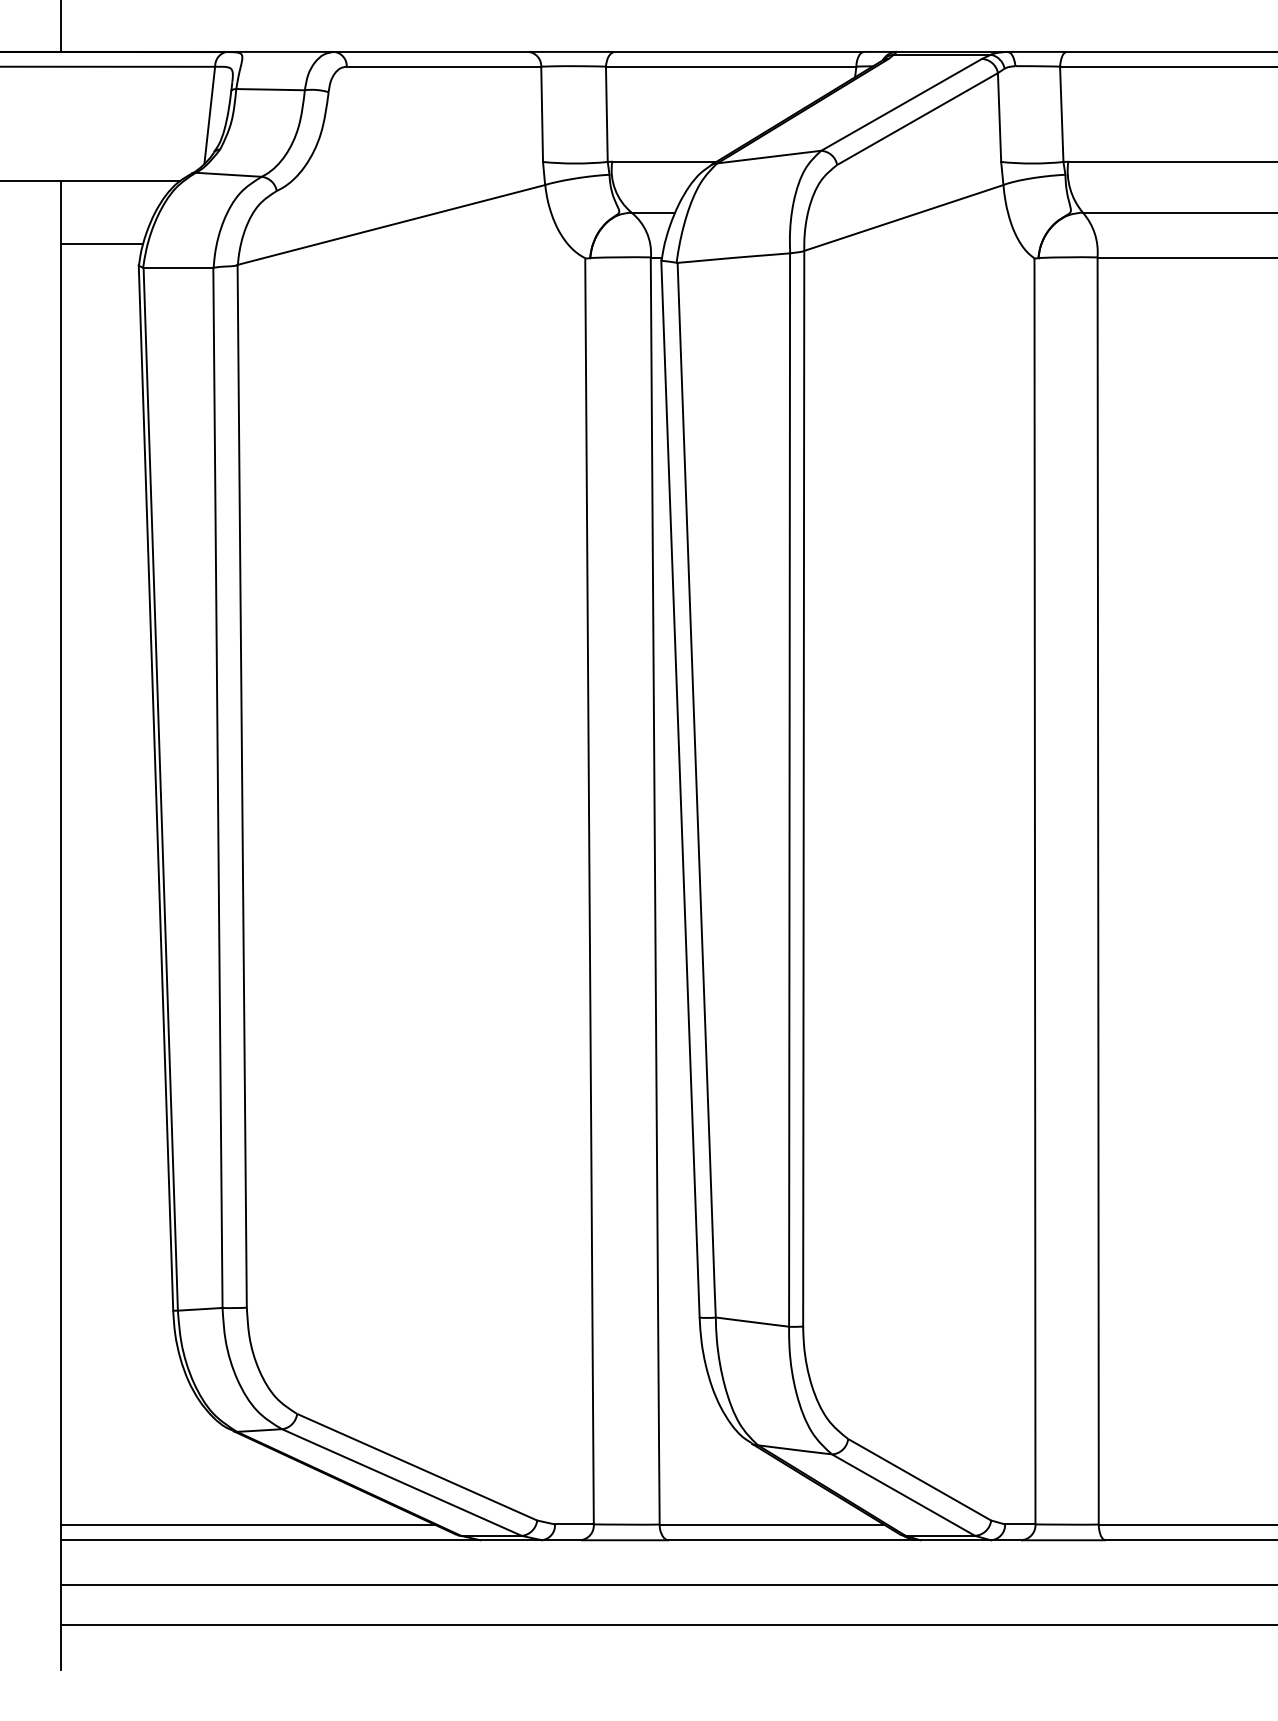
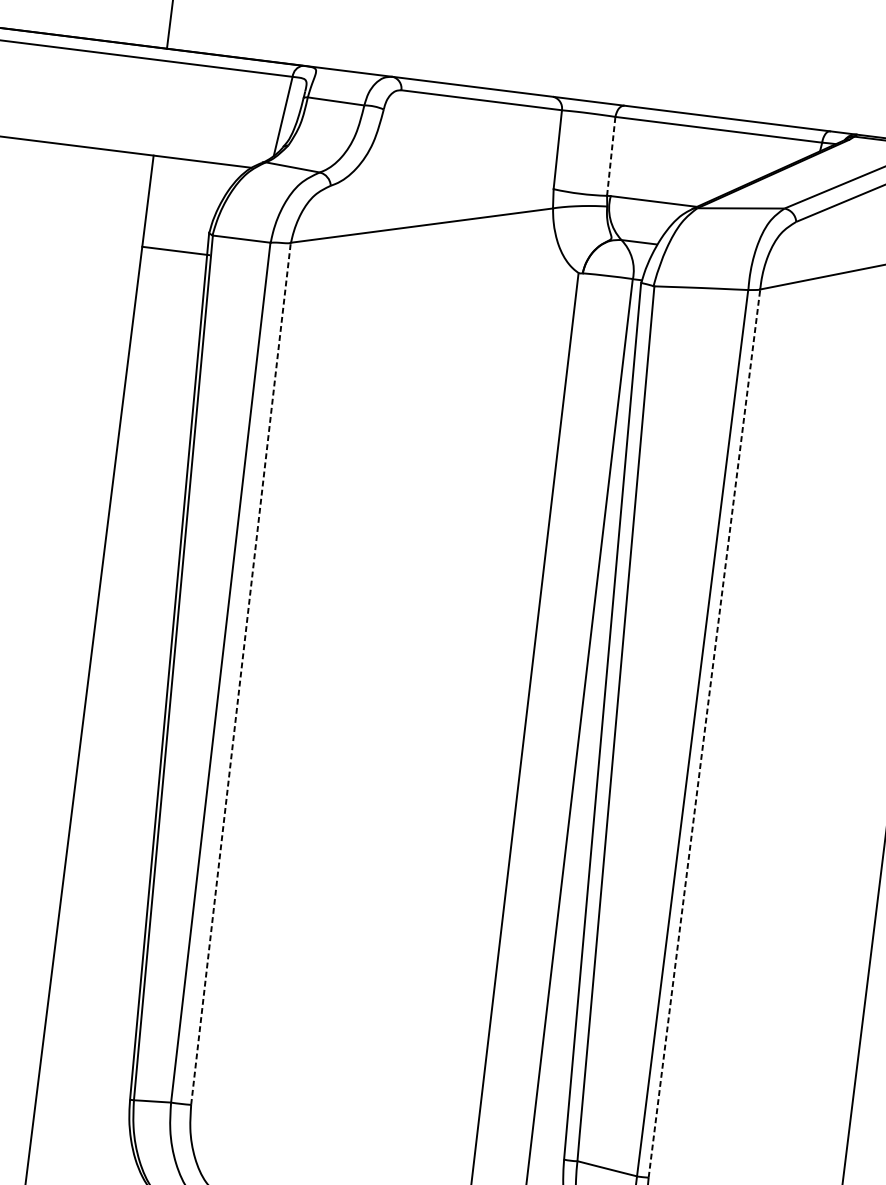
line: (606, 114) -> (610, 156), solid -> dashed
line: (101, 243) -> (175, 250), moved
line: (242, 785) -> (241, 673), solid -> dashed
line: (803, 788) -> (704, 733), solid -> dashed

